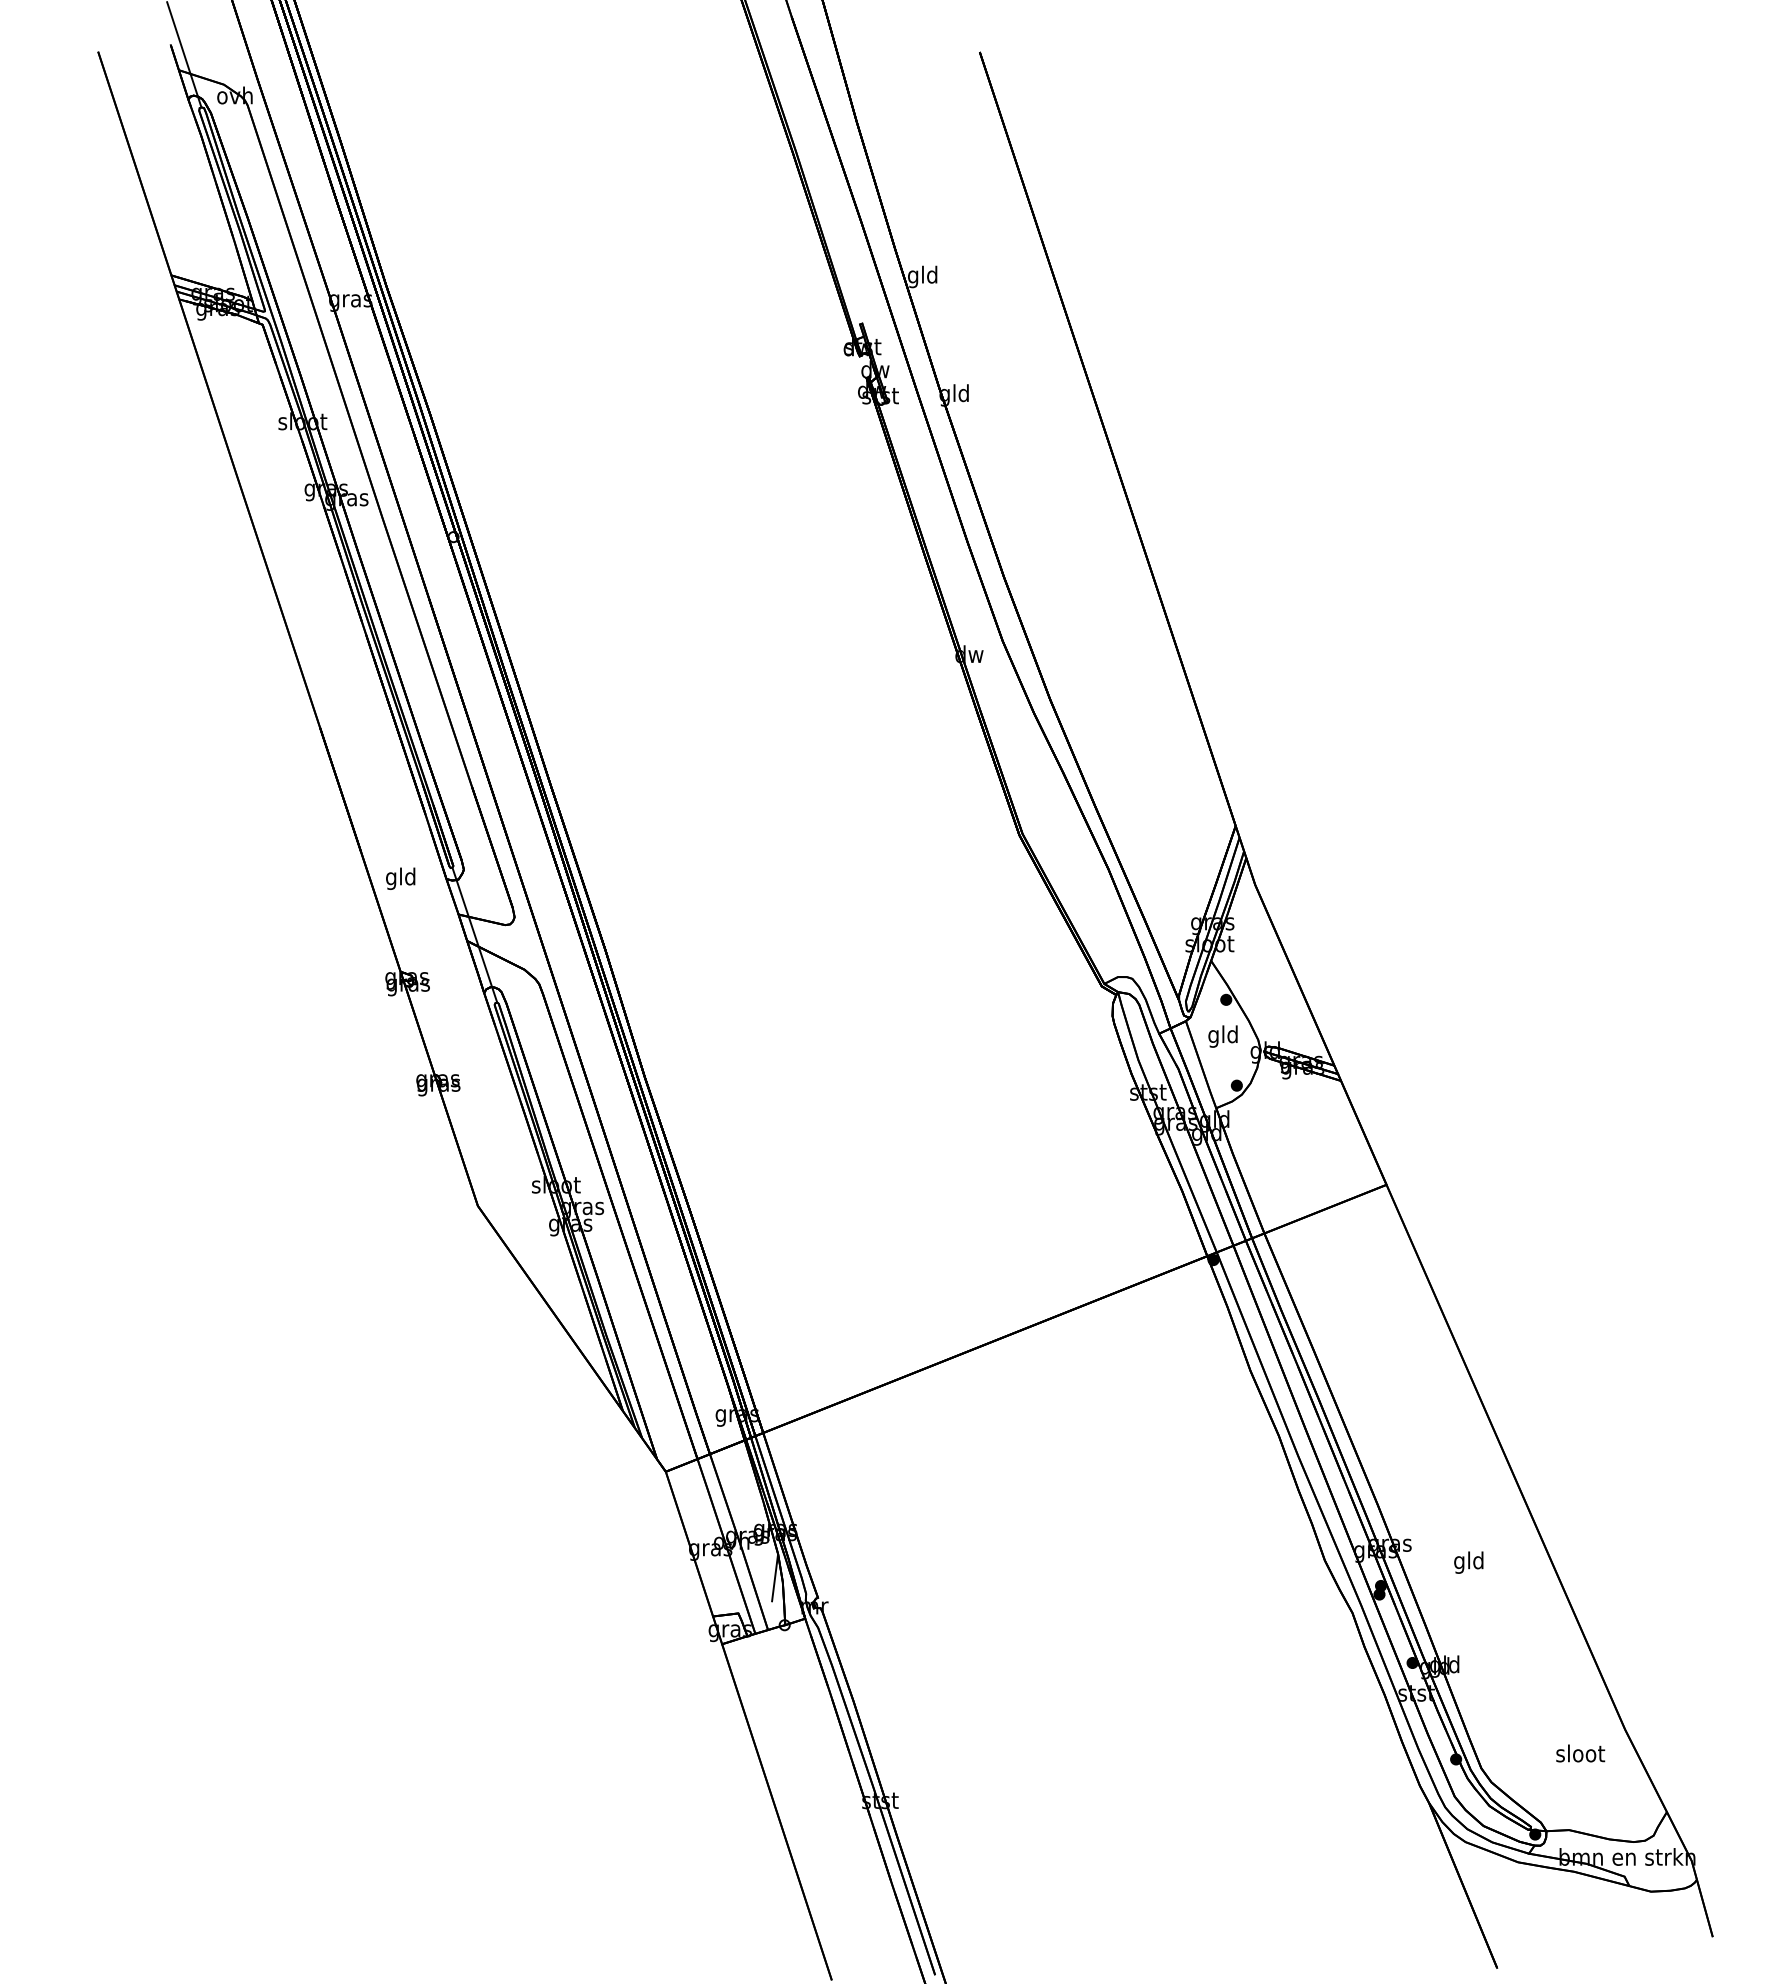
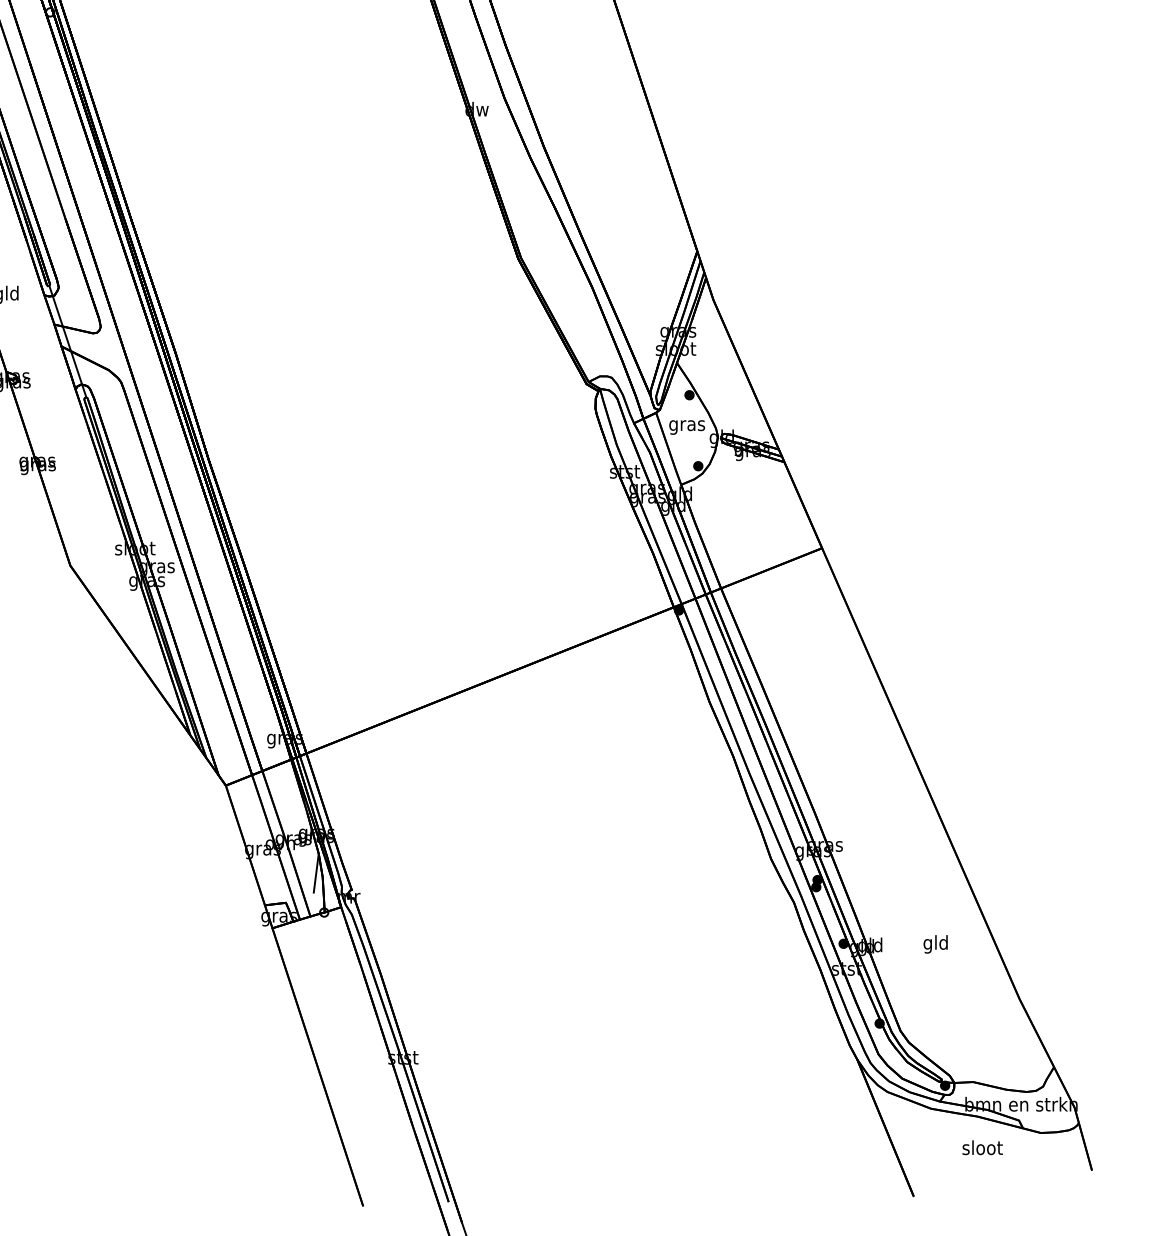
text: (1223, 1036) -> (687, 425), gld -> gras
text: (1468, 1562) -> (935, 944), moved
text: (1580, 1753) -> (982, 1147), moved

